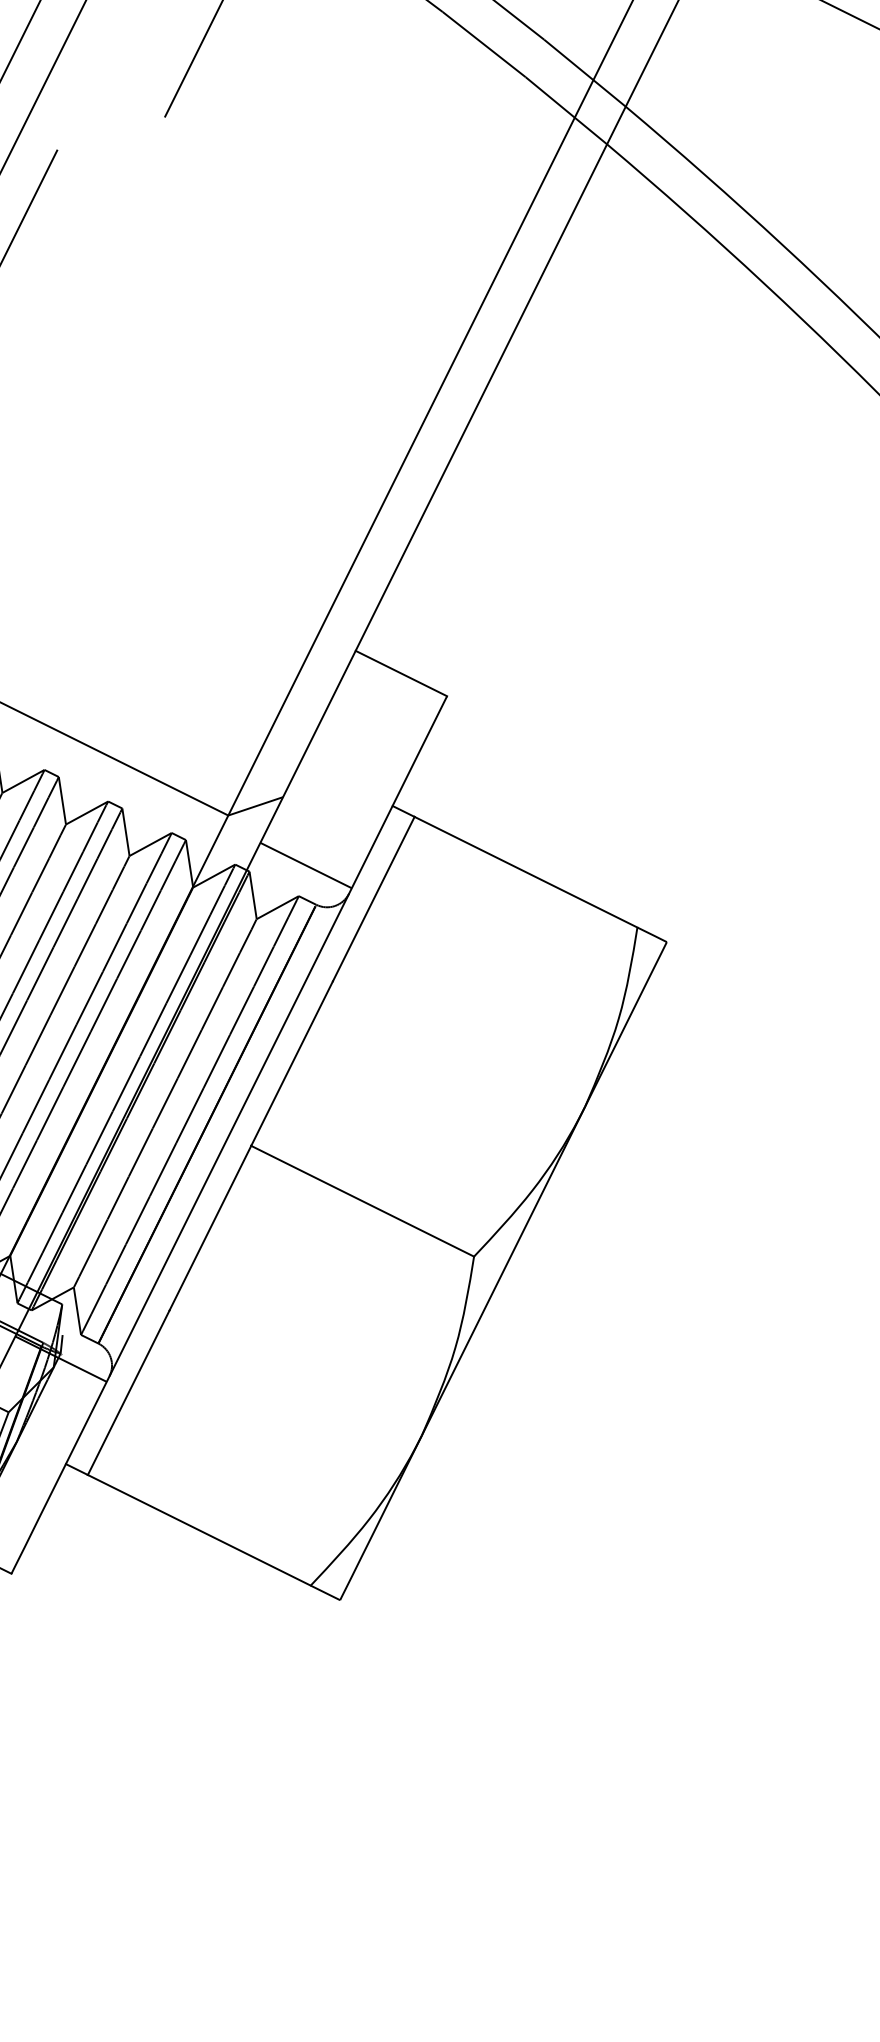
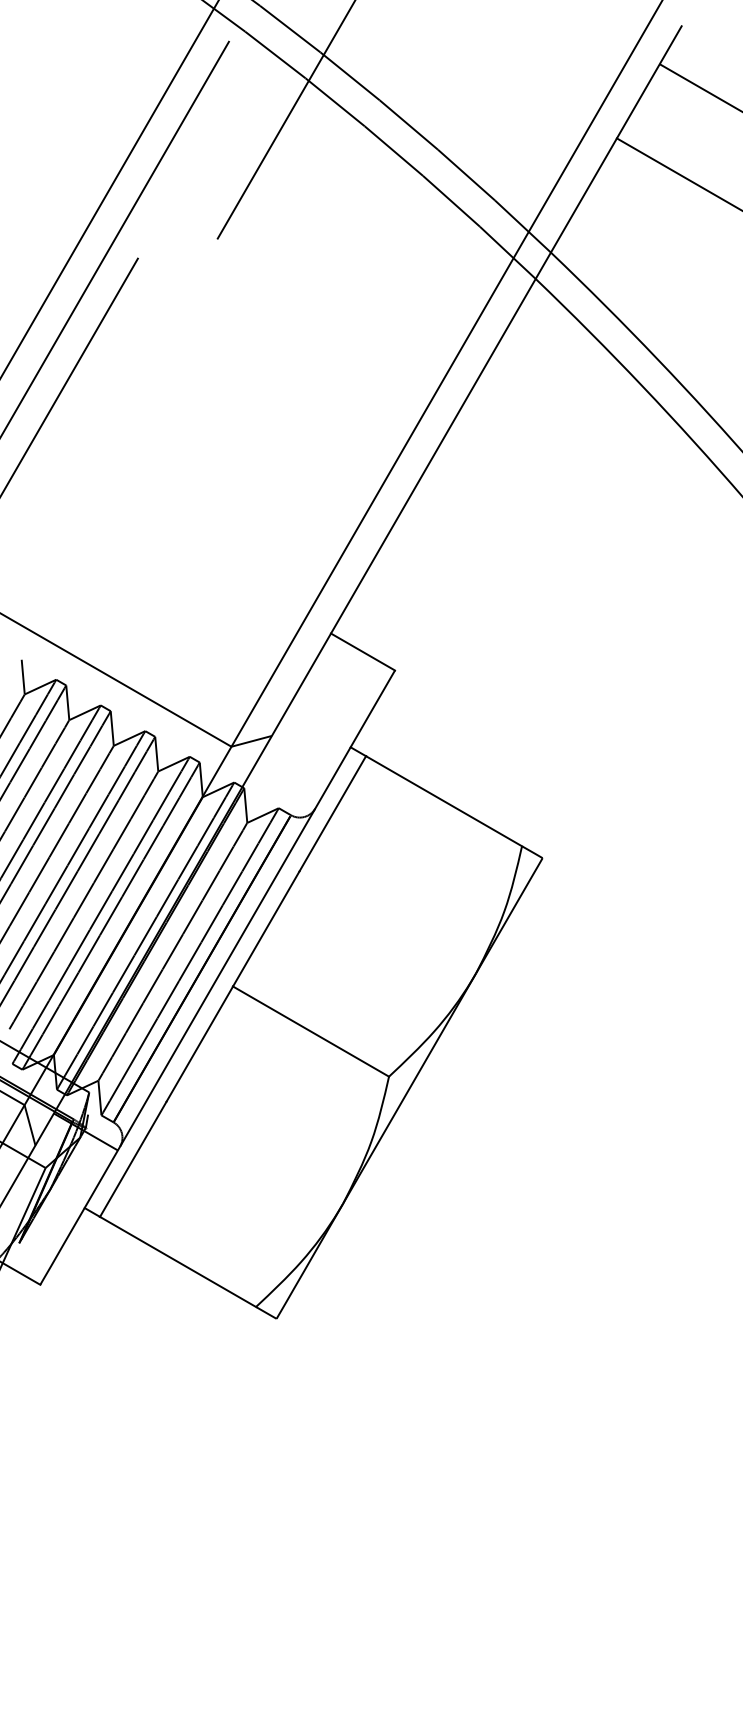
line: (306, 864) -> (285, 785), removed

